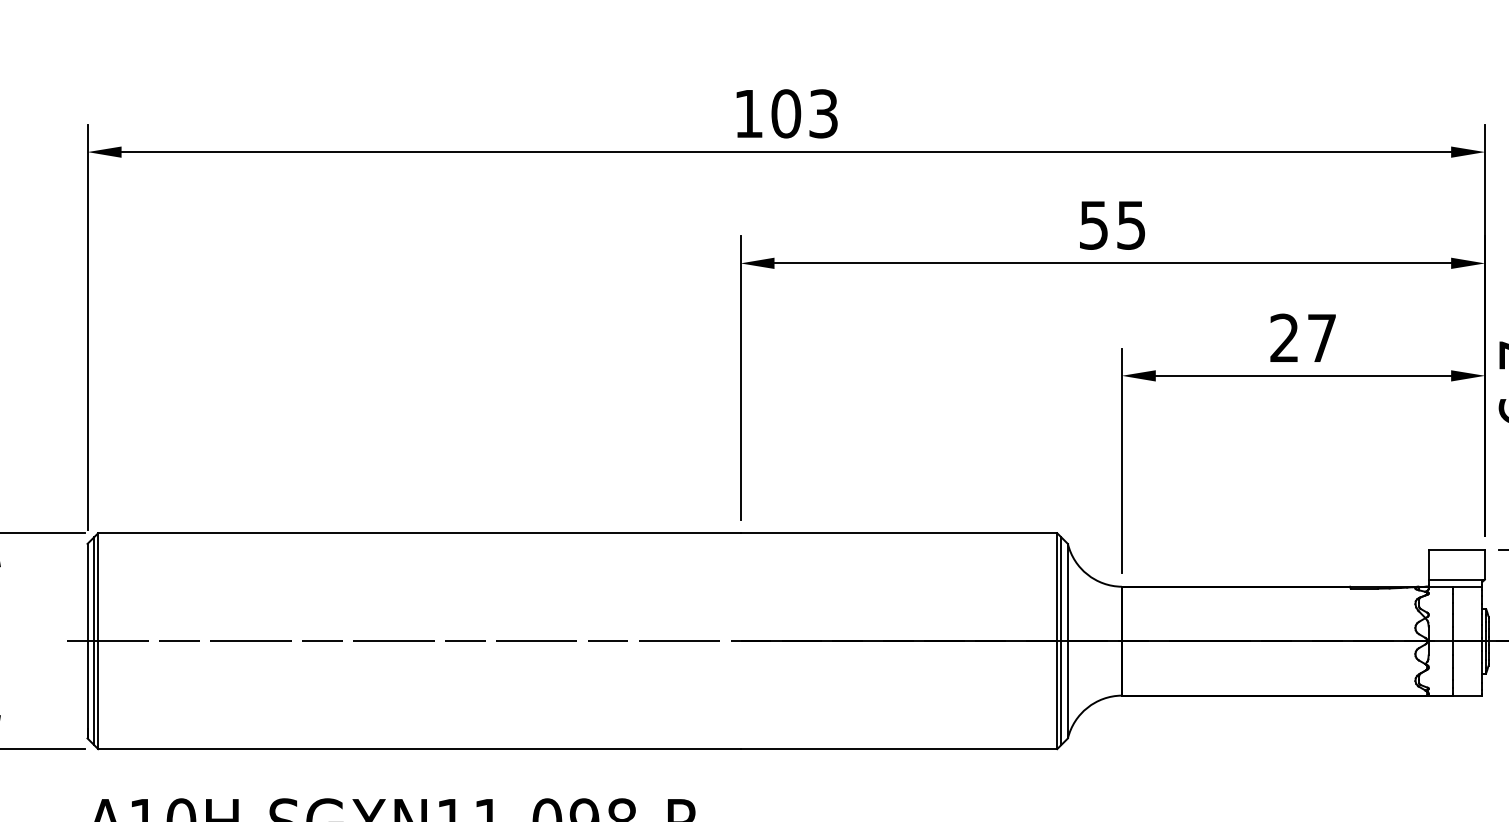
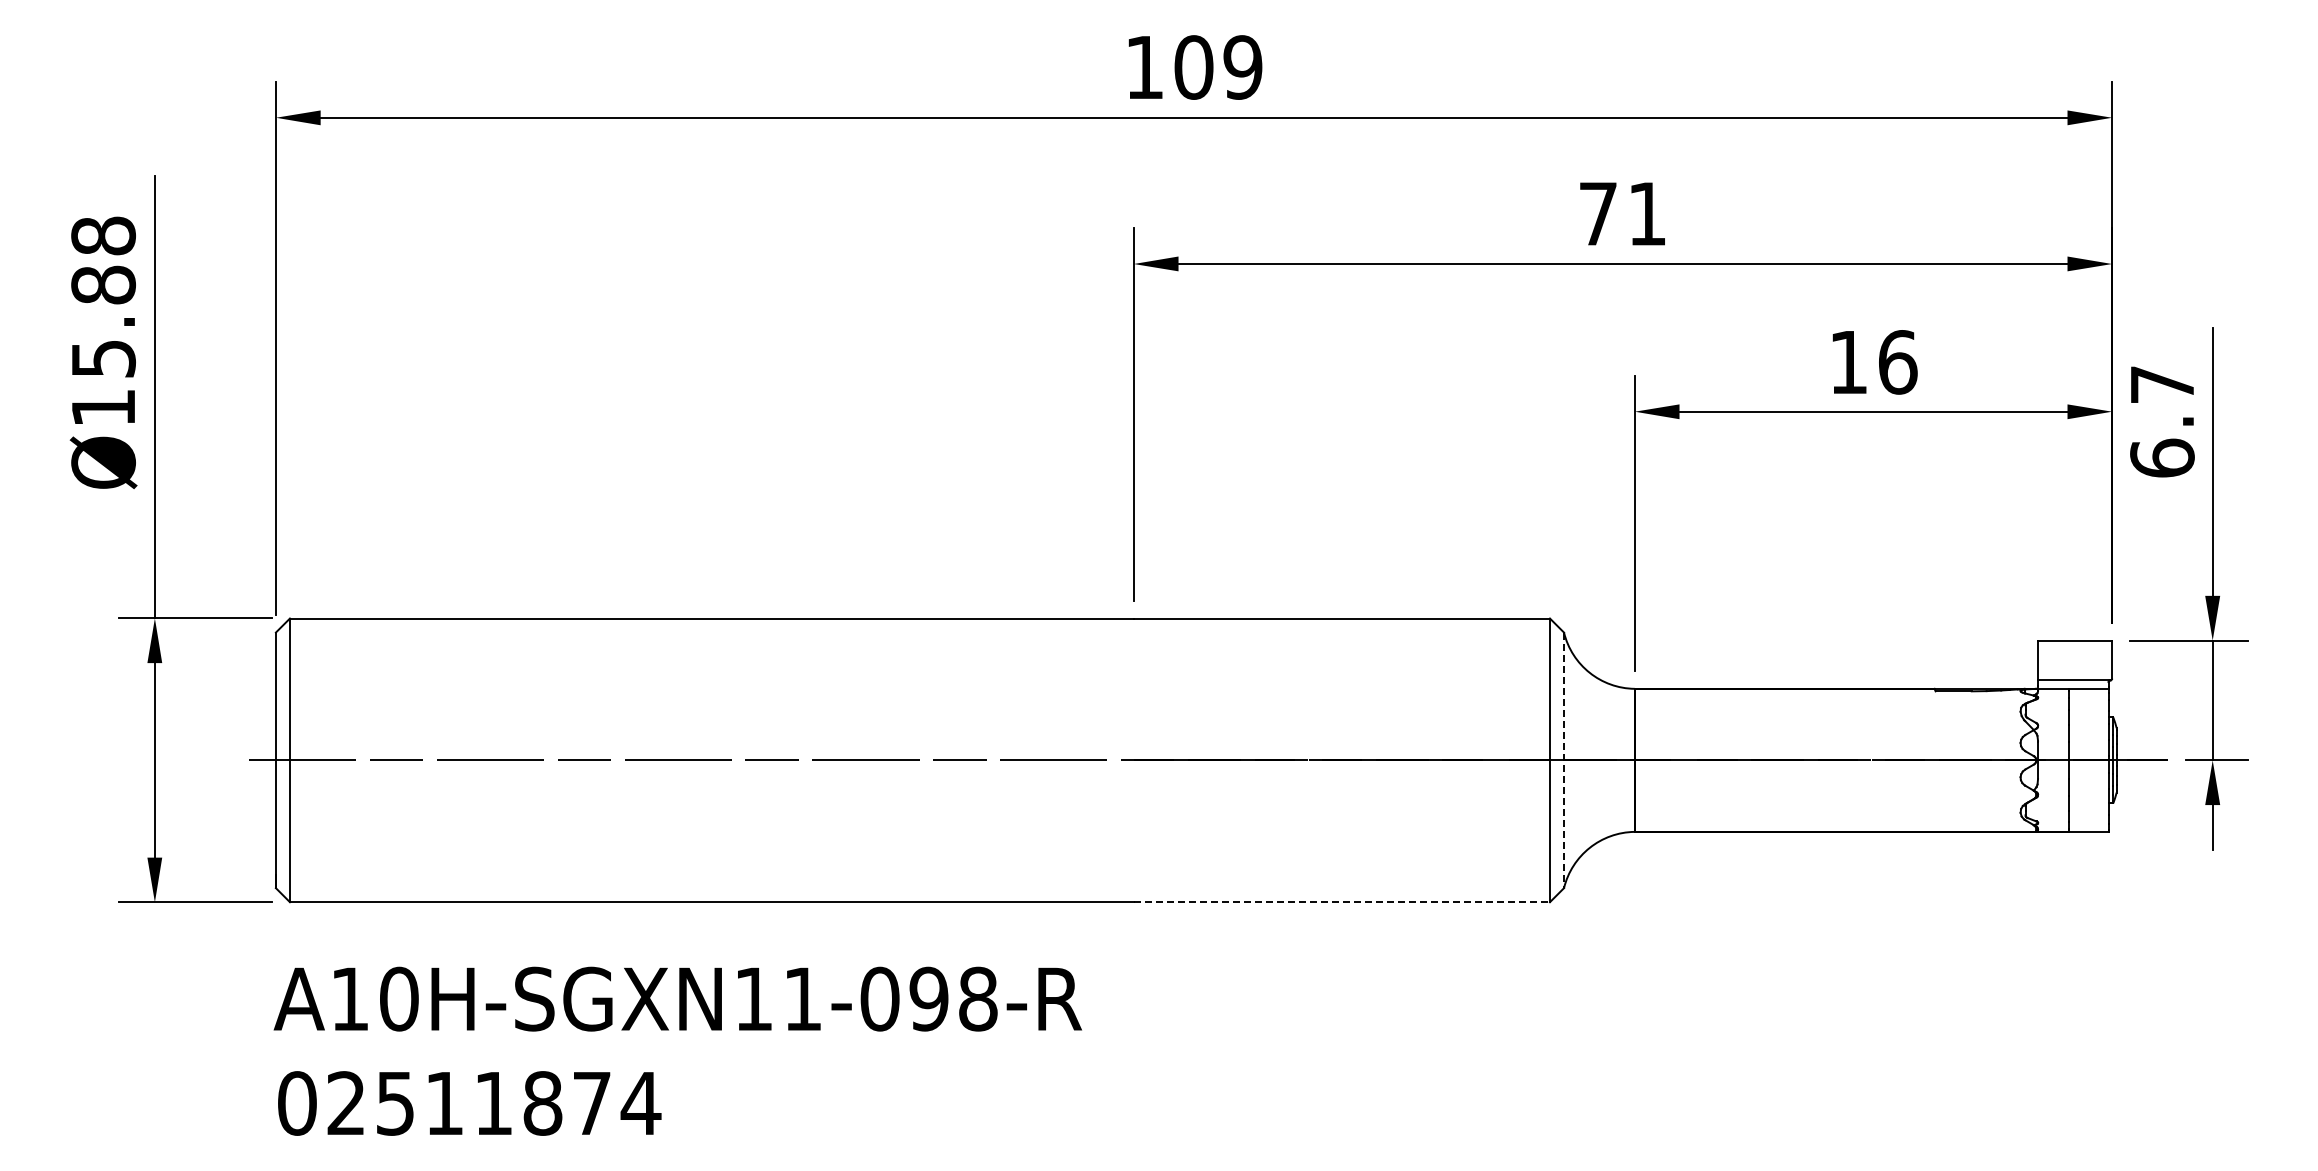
text: (823, 113) -> (1242, 67), 103 -> 109
text: (1112, 225) -> (1622, 214), 55 -> 71
text: (1303, 338) -> (1873, 362), 27 -> 16
line: (94, 641) -> (284, 760), removed
line: (1061, 641) -> (1555, 760), removed
line: (1068, 641) -> (1564, 760), solid -> dashed
line: (899, 749) -> (1342, 902), solid -> dashed

